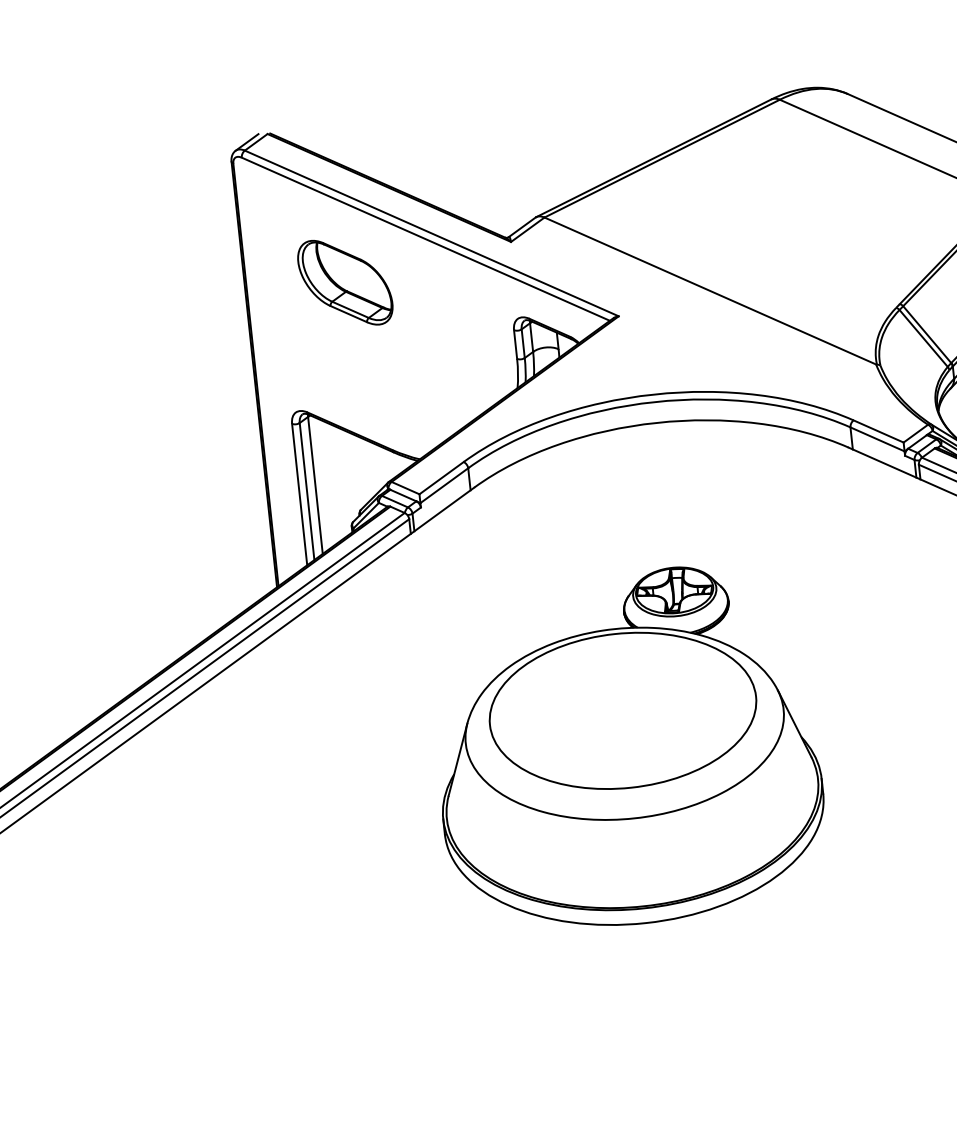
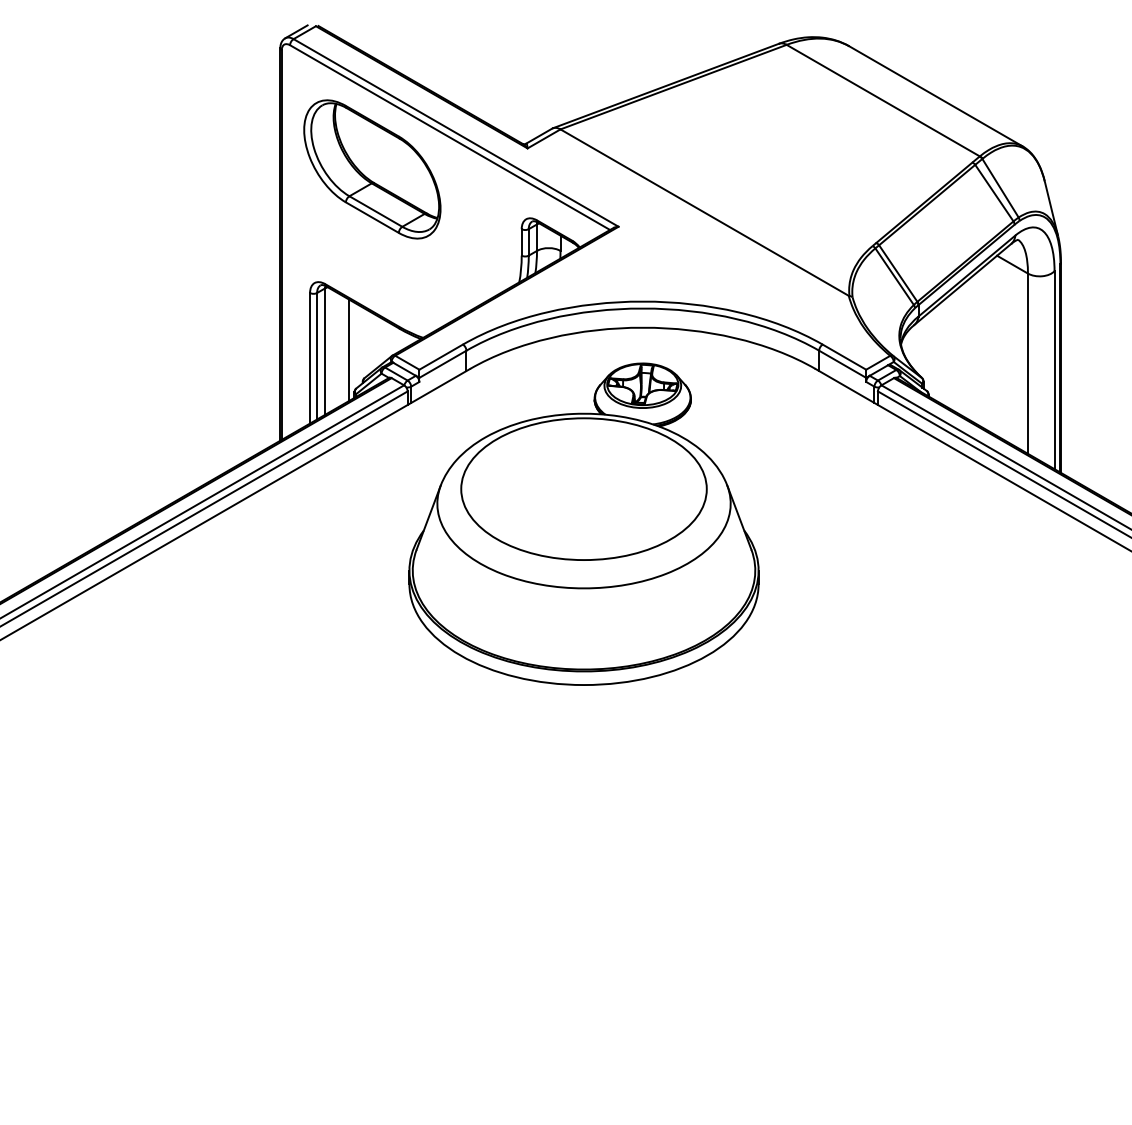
part: (345, 282) -> (372, 169), size x1.67
line: (340, 481) -> (348, 350), added
part: (626, 748) -> (583, 523), moved

